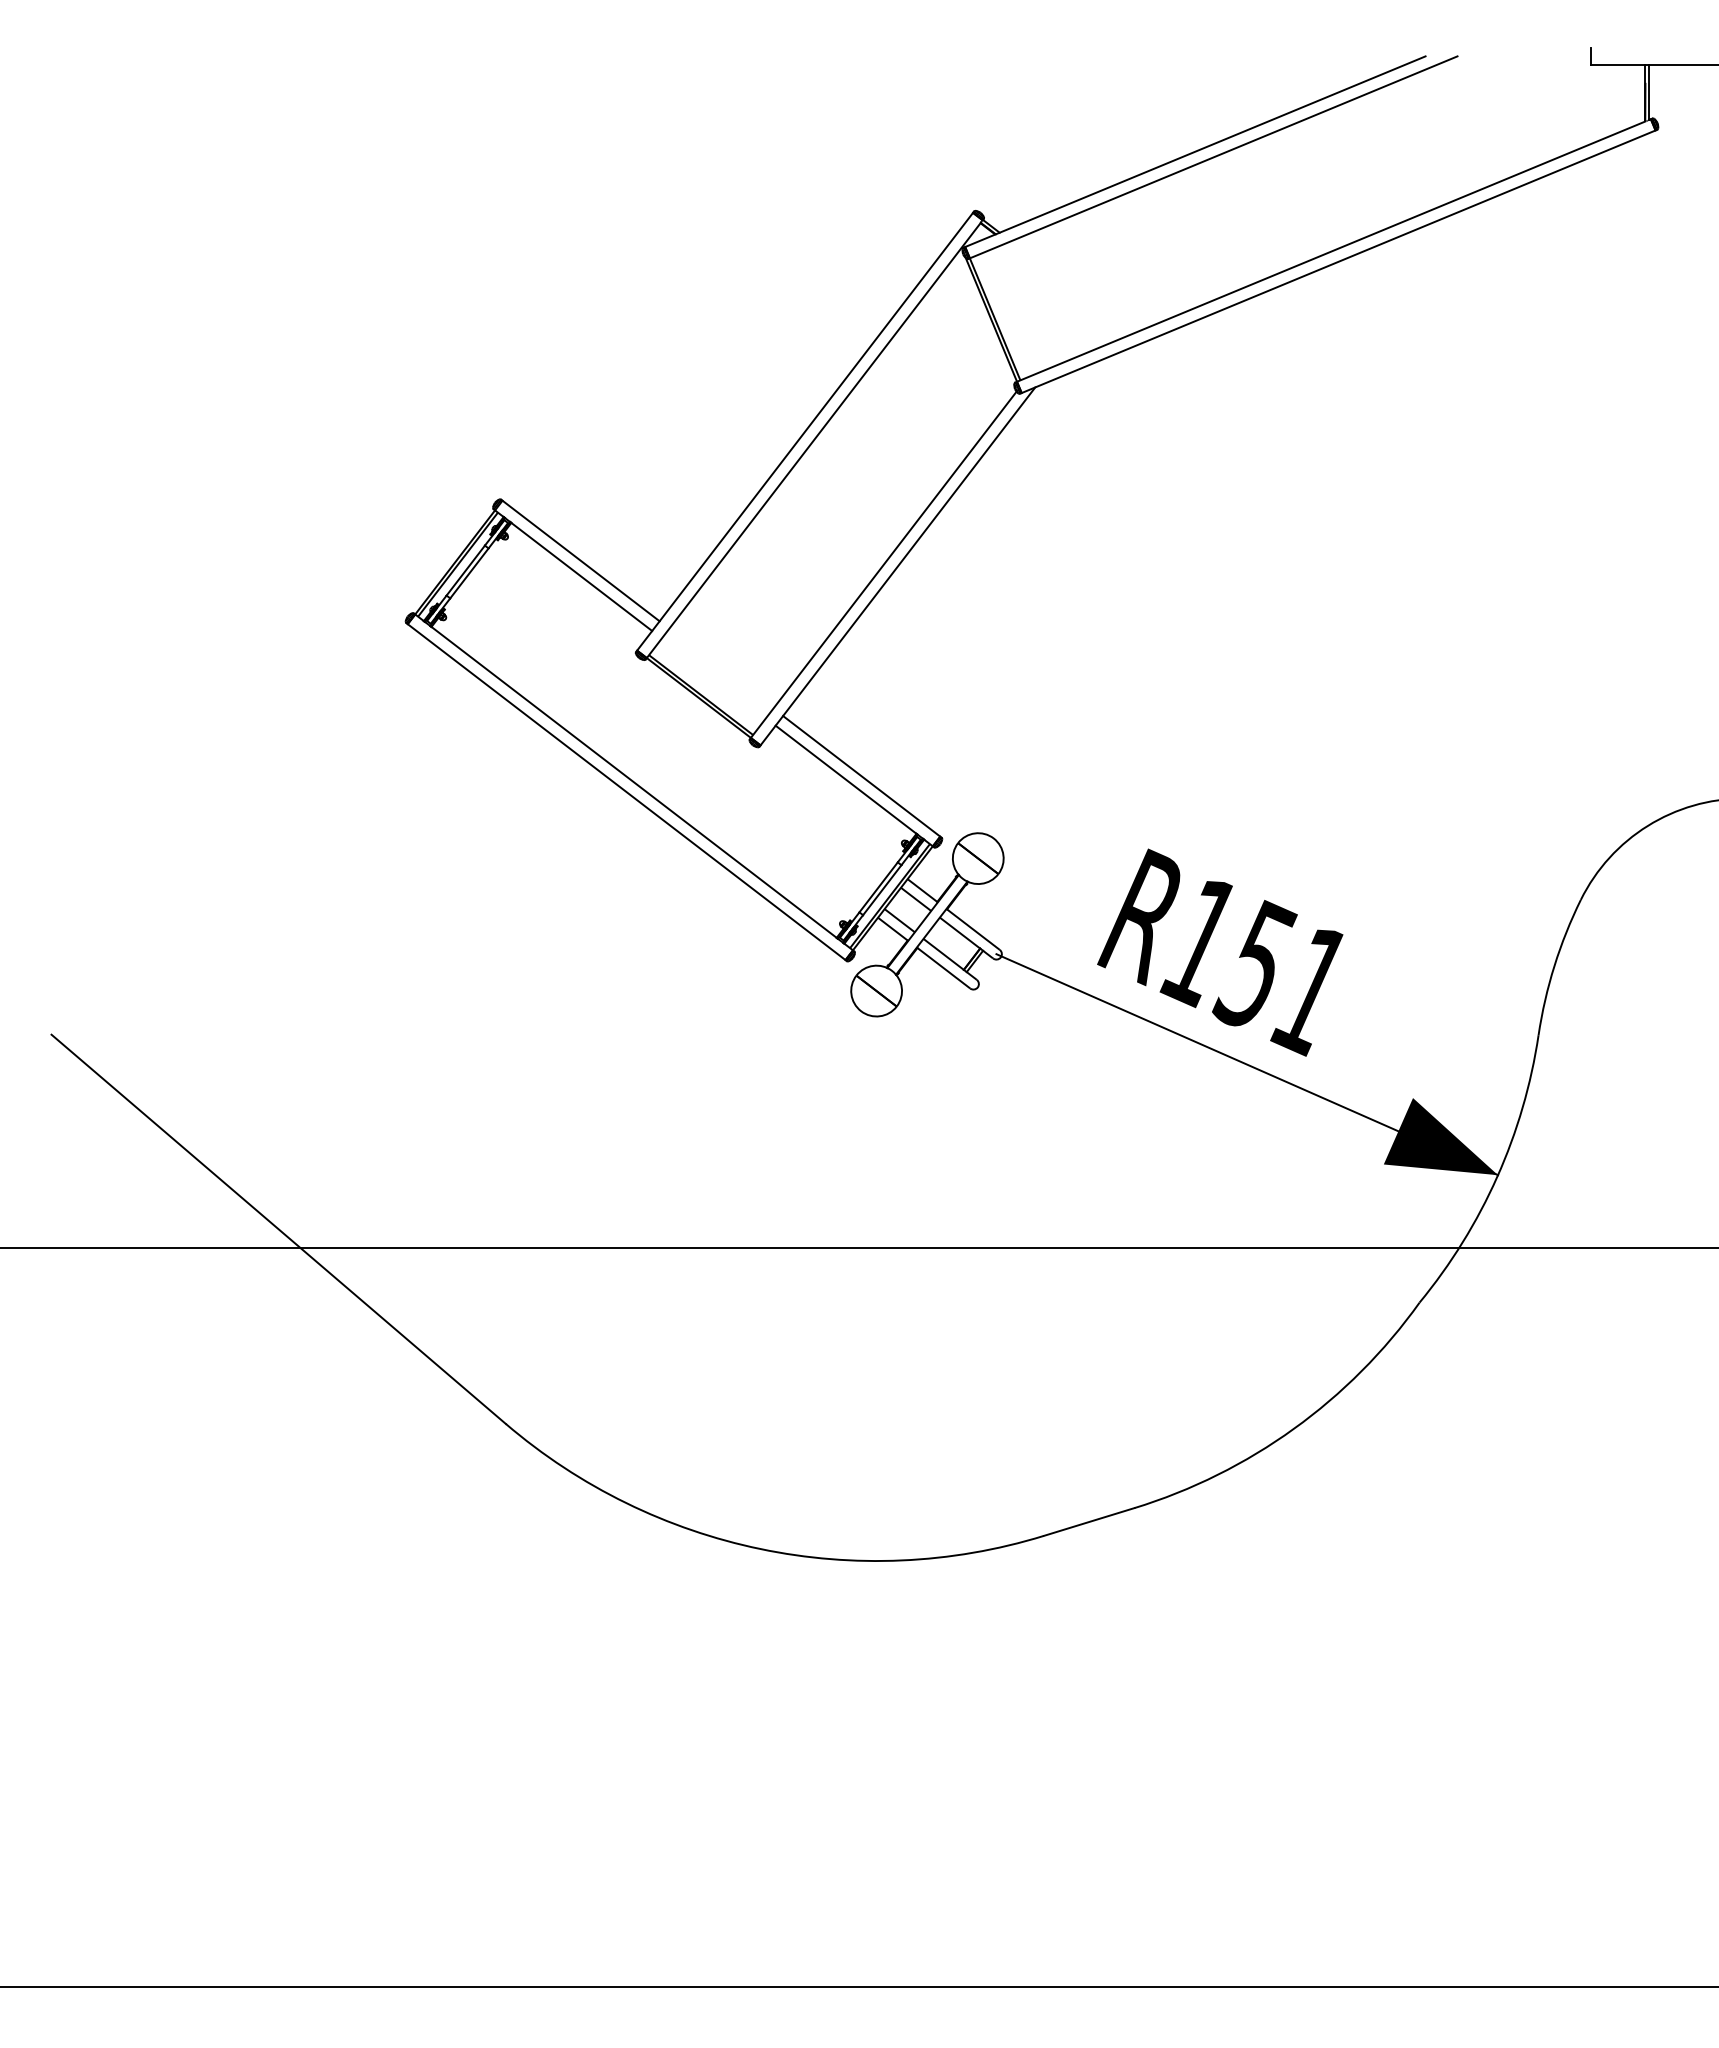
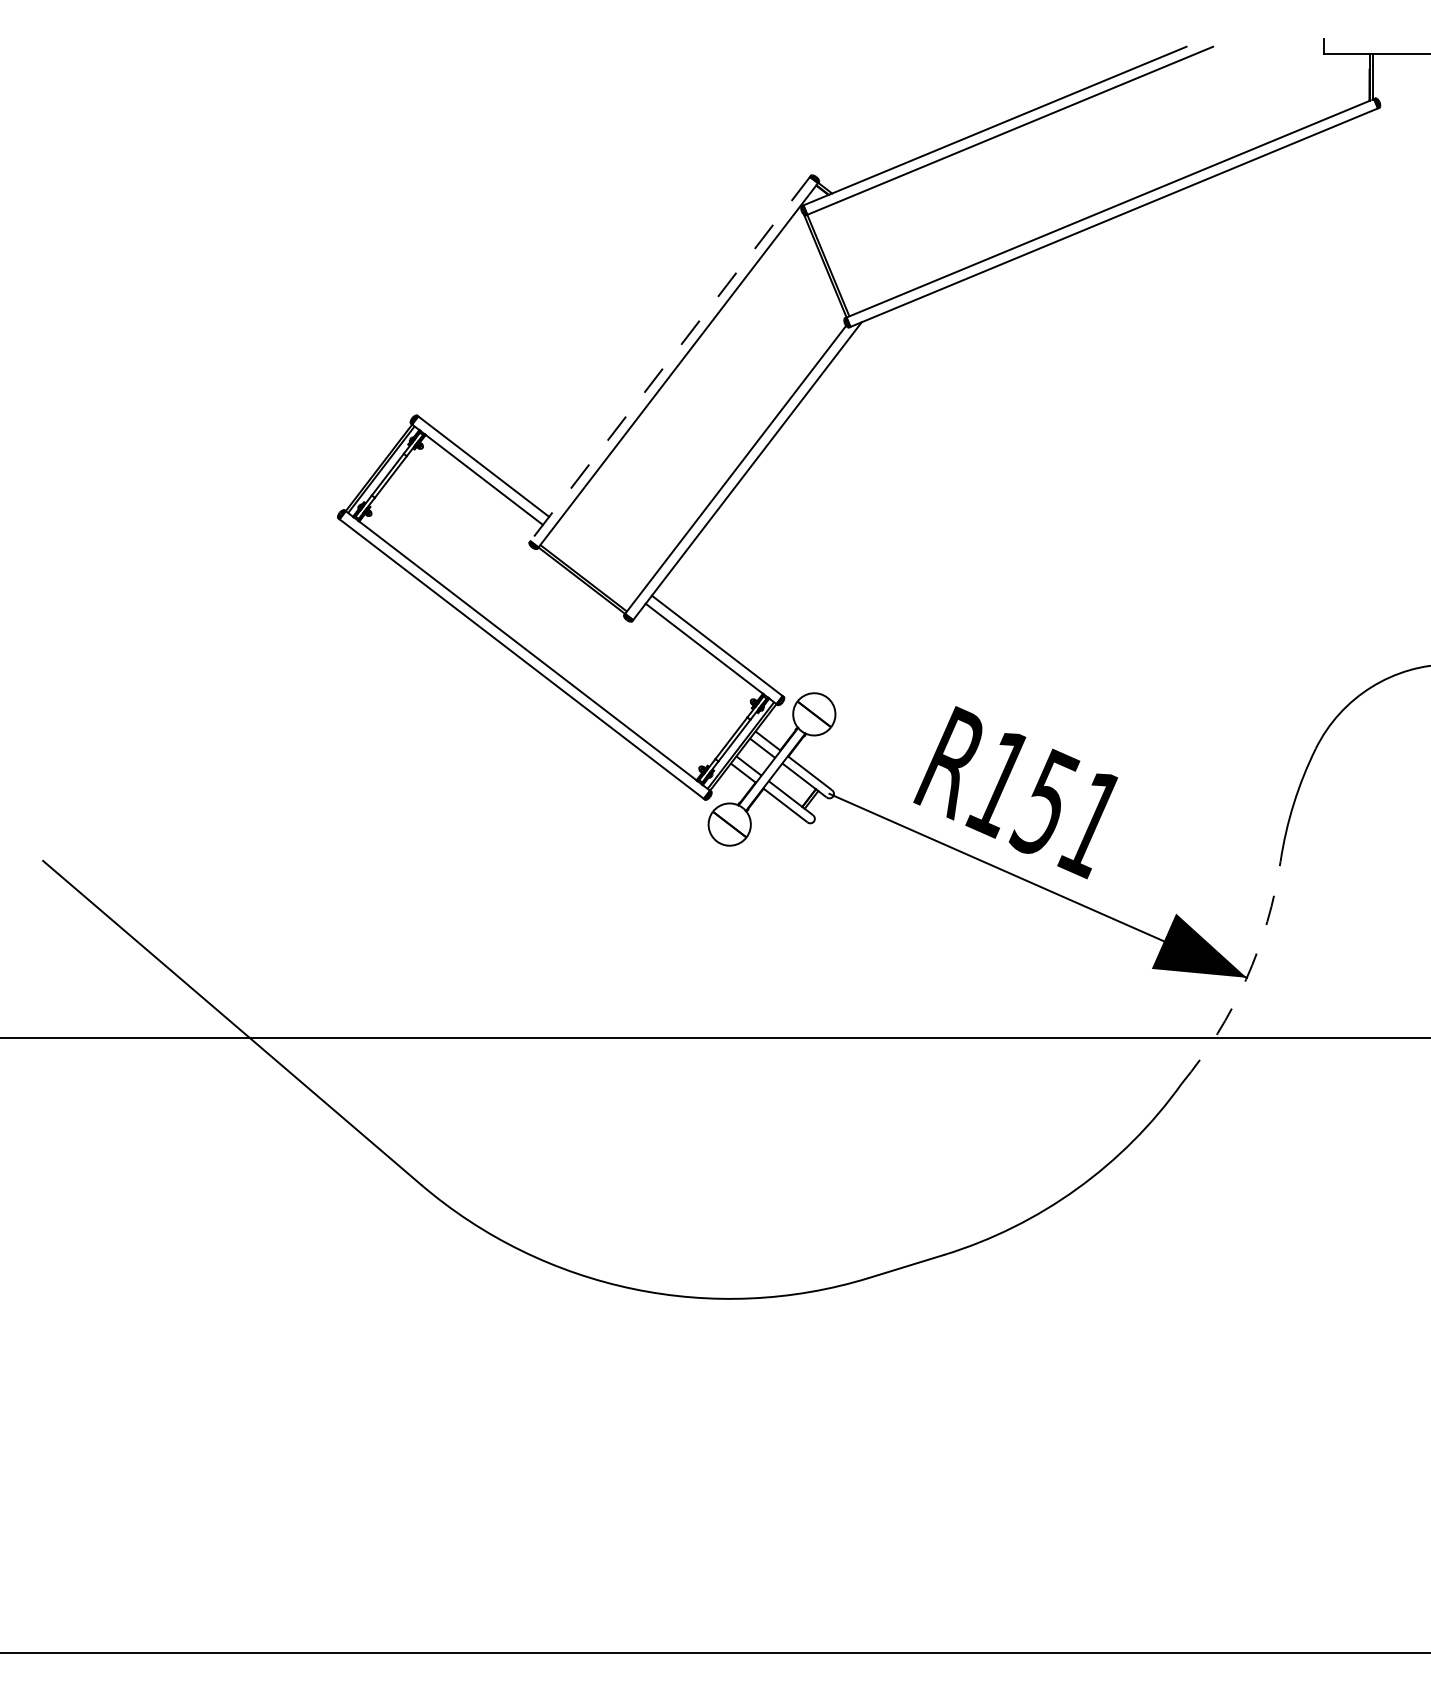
line: (805, 431) -> (670, 358), solid -> dashed
arc: (1497, 1177) -> (1246, 979), solid -> dashed

